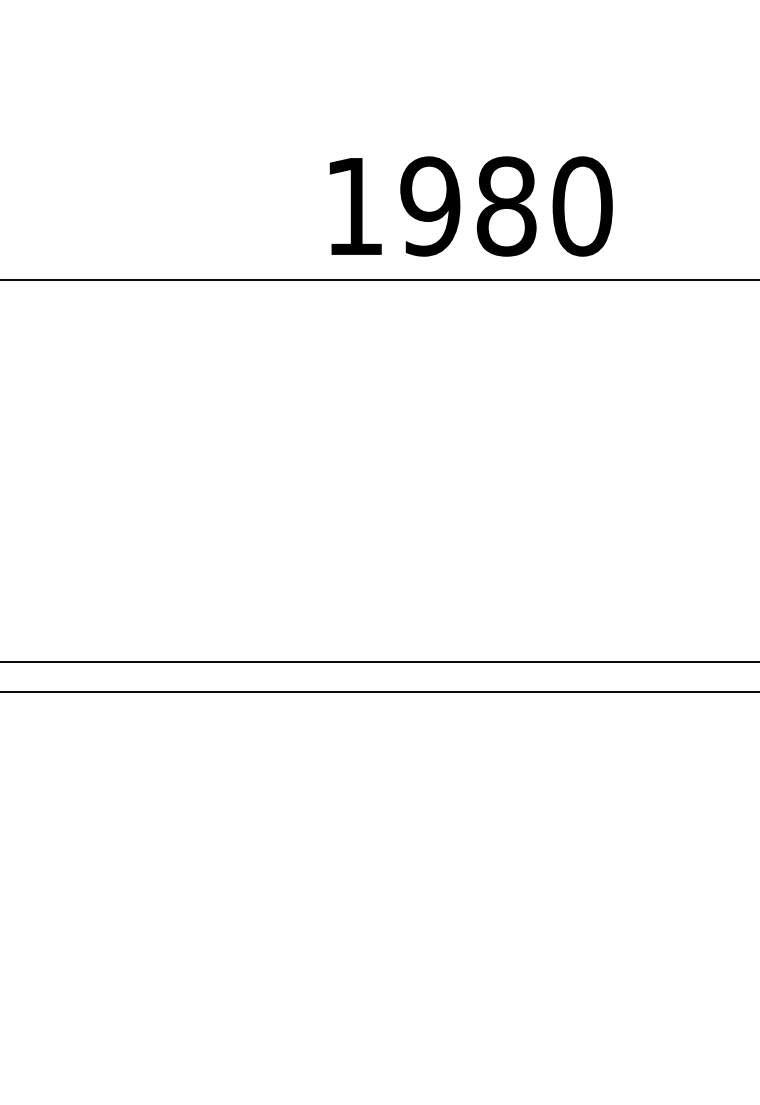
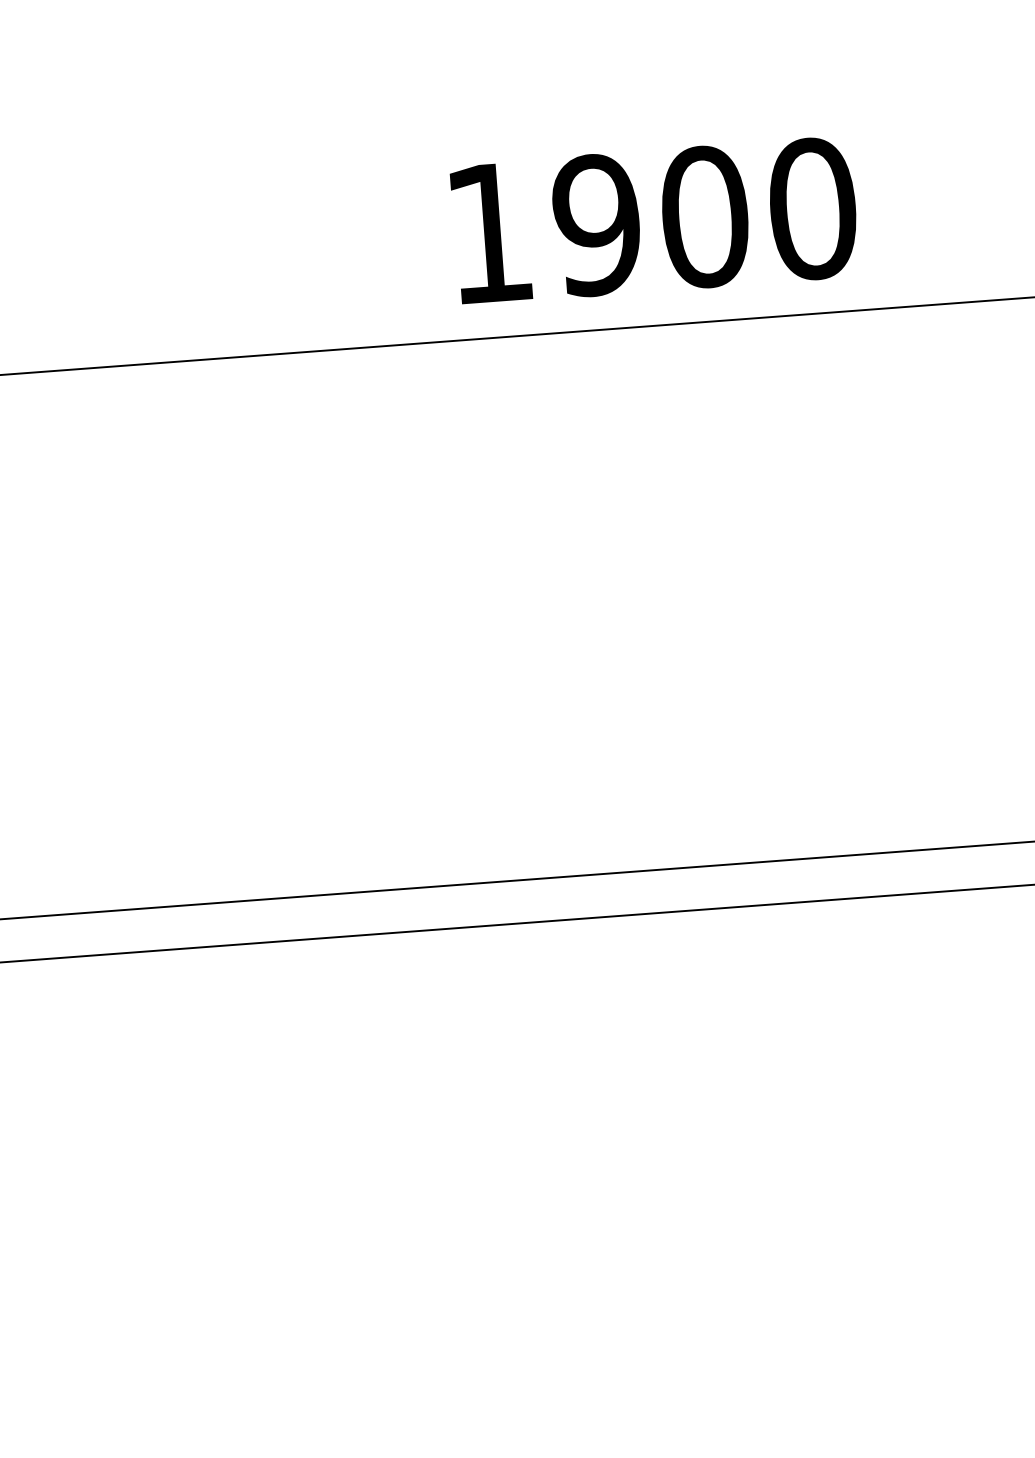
text: (506, 206) -> (704, 217), 1980 -> 1900

